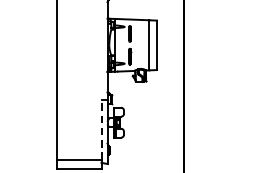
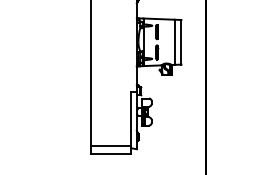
line: (101, 129) -> (131, 118), dashed -> solid

